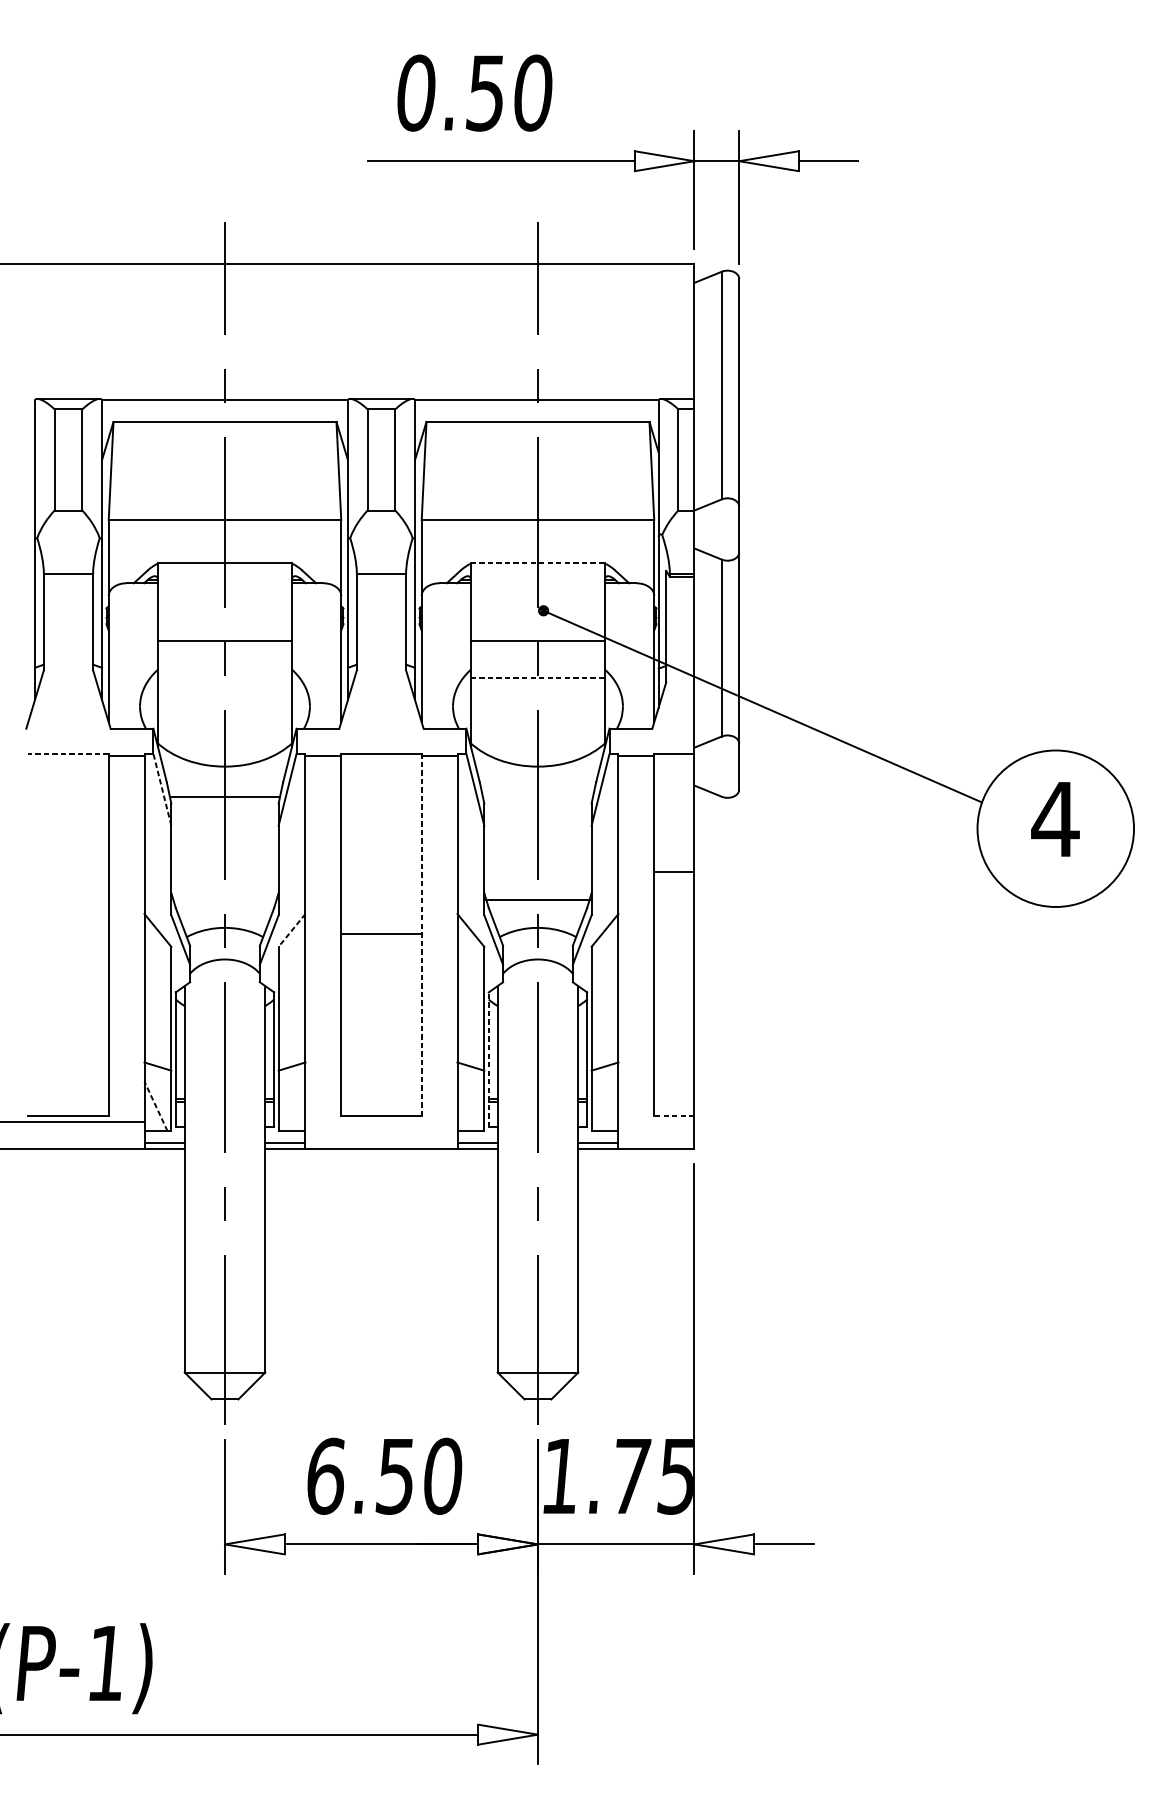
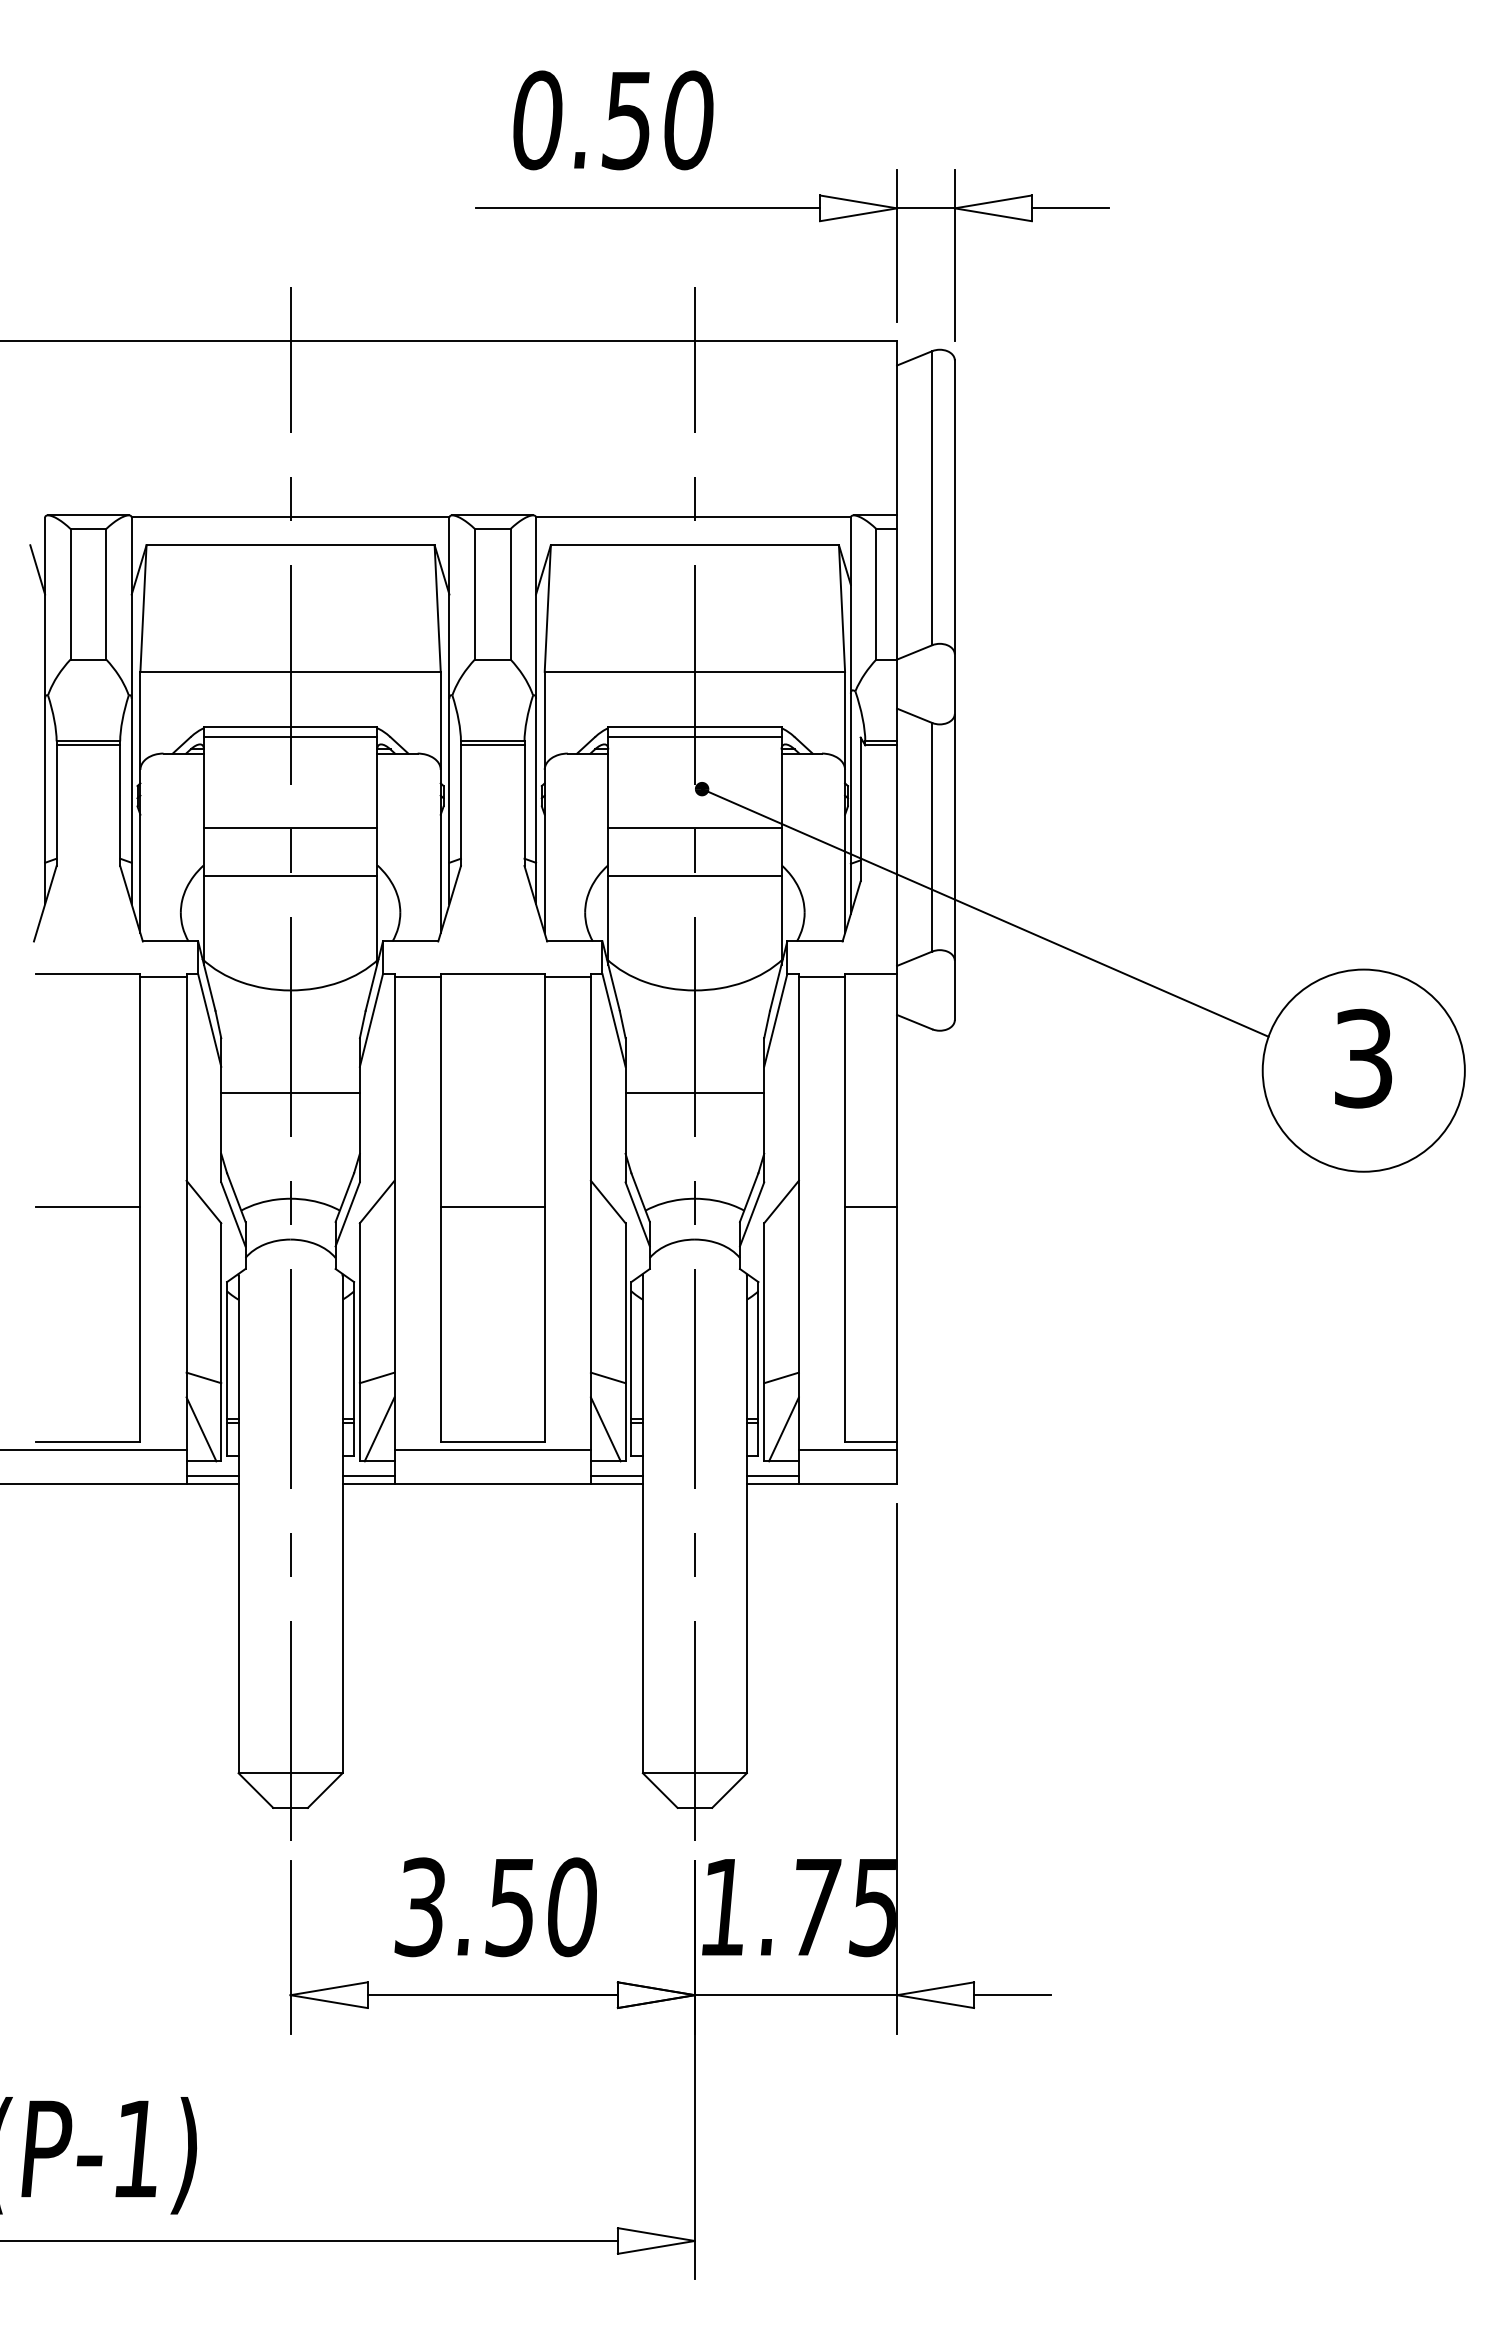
line: (29, 440) -> (37, 569), added
line: (537, 563) -> (694, 727), dashed -> solid
line: (224, 570) -> (290, 737), added
line: (537, 570) -> (694, 737), added
line: (68, 577) -> (88, 745), added
line: (381, 577) -> (492, 745), added
line: (224, 678) -> (290, 876), added
line: (537, 678) -> (694, 876), dashed -> solid
line: (68, 754) -> (88, 974), dashed -> solid
line: (162, 789) -> (209, 1020), dashed -> solid
line: (224, 796) -> (290, 1092), moved
text: (1054, 819) -> (1362, 1058), 4 -> 3
line: (674, 871) -> (871, 1206), moved
line: (537, 899) -> (694, 1092), moved
line: (291, 930) -> (376, 1202), dashed -> solid
line: (68, 933) -> (88, 1206), added
line: (421, 934) -> (544, 1207), dashed -> solid
line: (488, 1060) -> (631, 1369), dashed -> solid
line: (156, 1105) -> (201, 1428), dashed -> solid
line: (293, 1106) -> (379, 1429), added
line: (468, 1106) -> (605, 1429), added
line: (606, 1106) -> (783, 1429), added
line: (674, 1116) -> (871, 1442), dashed -> solid
line: (381, 1121) -> (492, 1449), added
line: (656, 1121) -> (847, 1449), added
text: (324, 1476) -> (419, 1907), 6.50 -> 3.50

